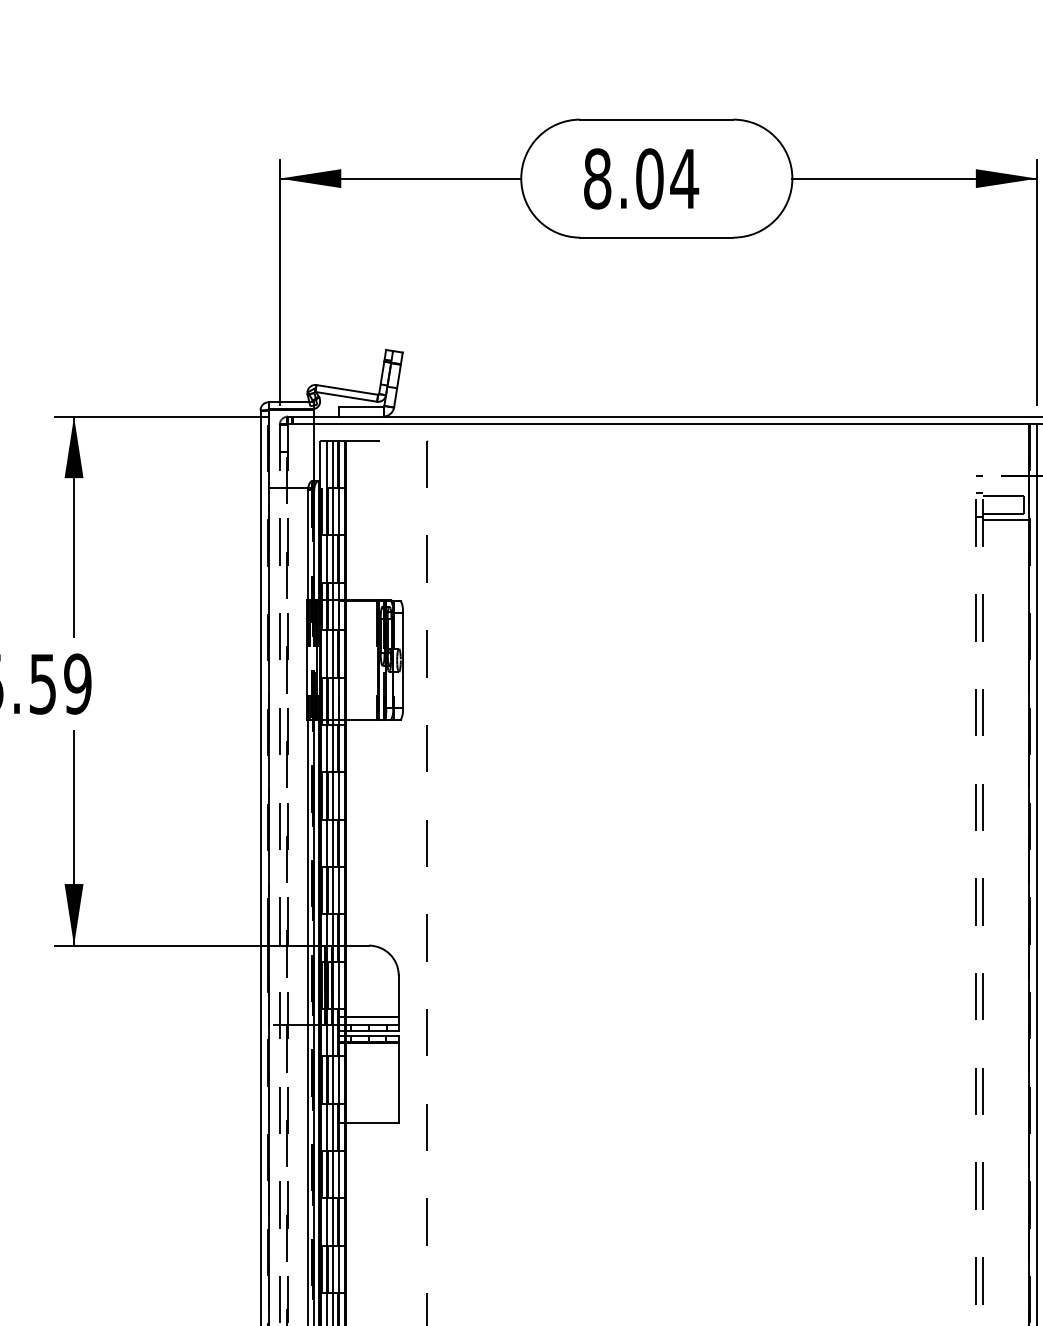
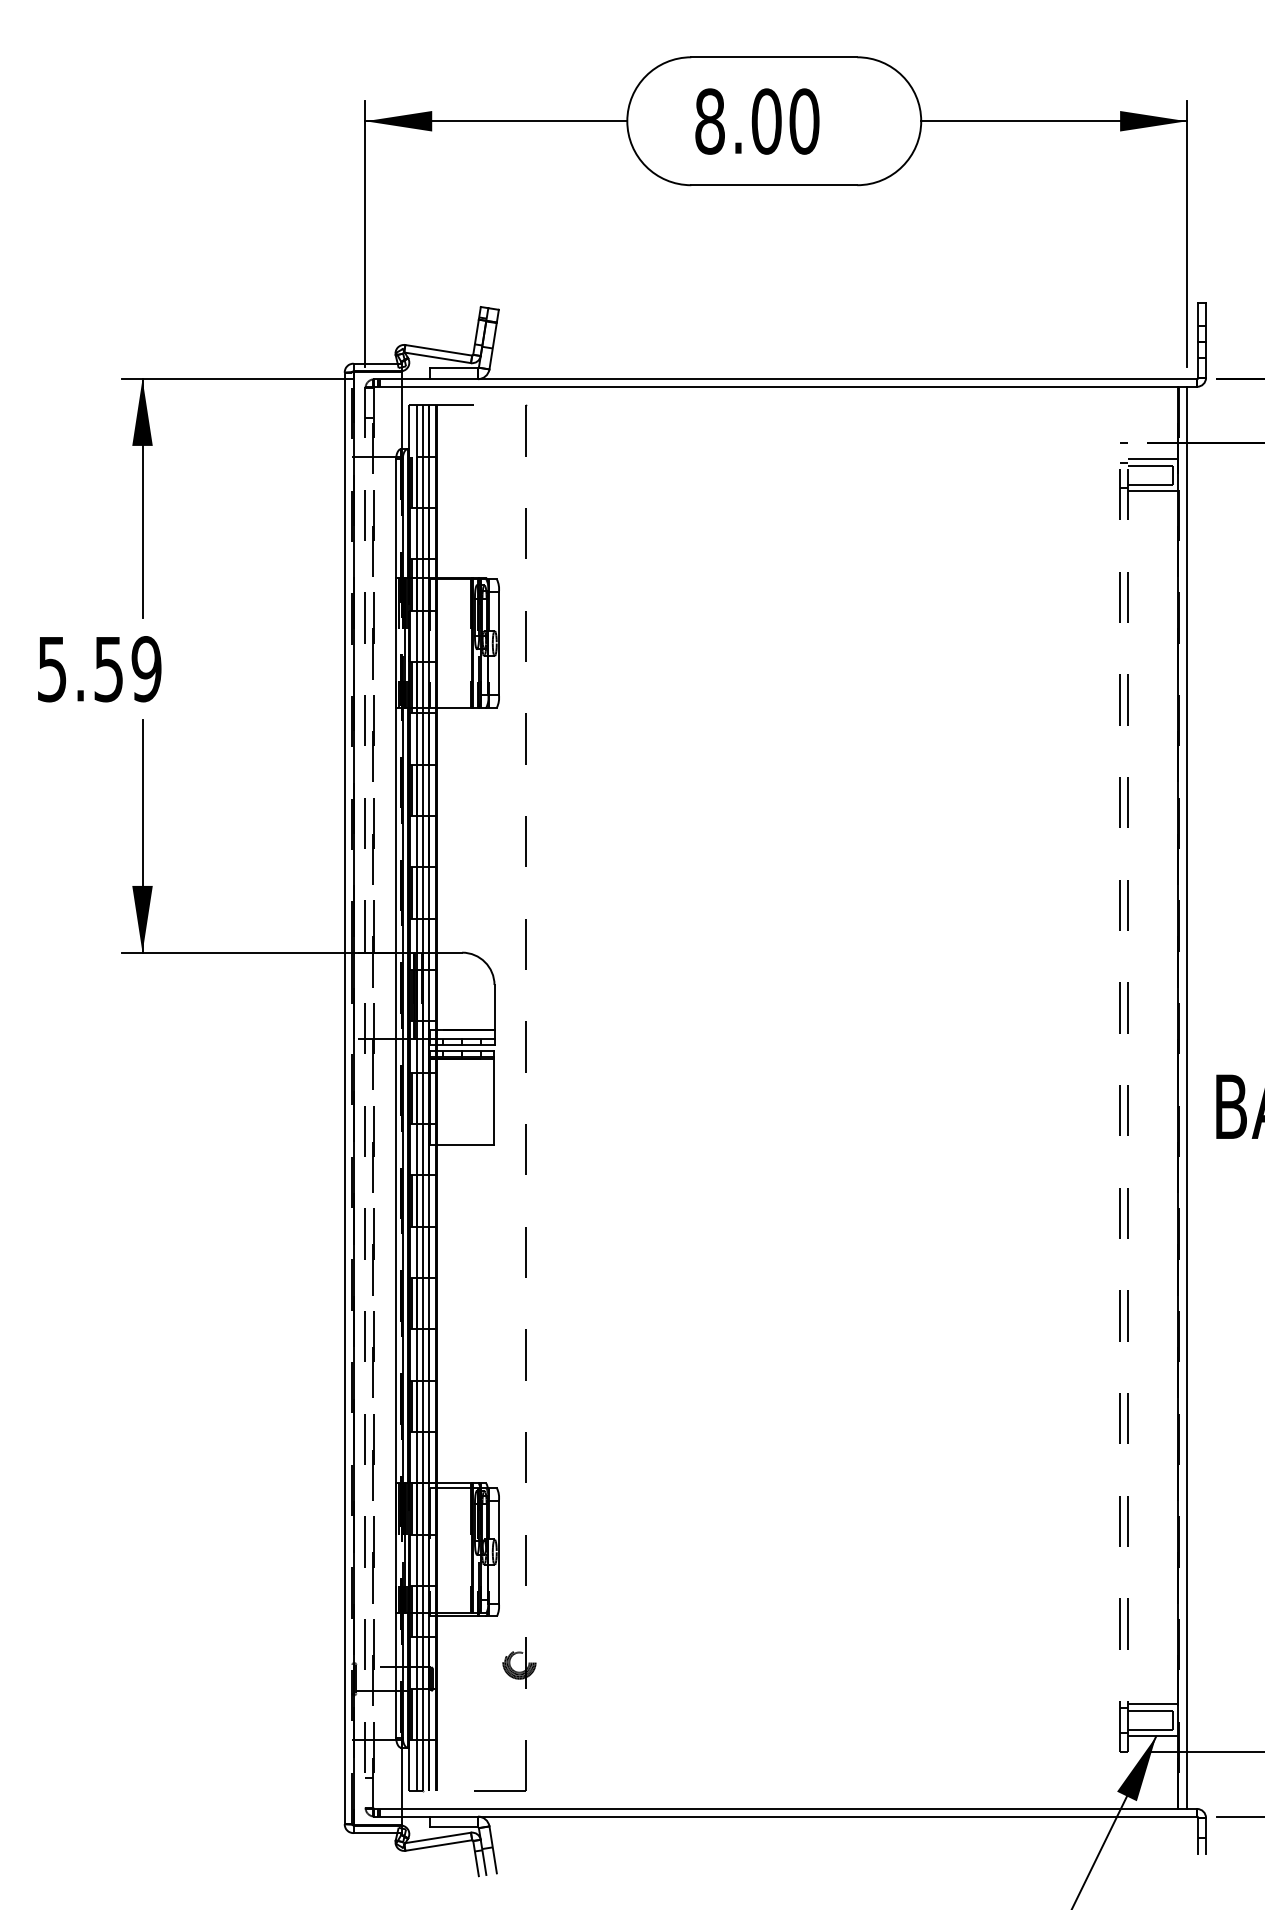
text: (684, 178) -> (804, 121), 8.04 -> 8.00
line: (1006, 490) -> (1153, 459), added

